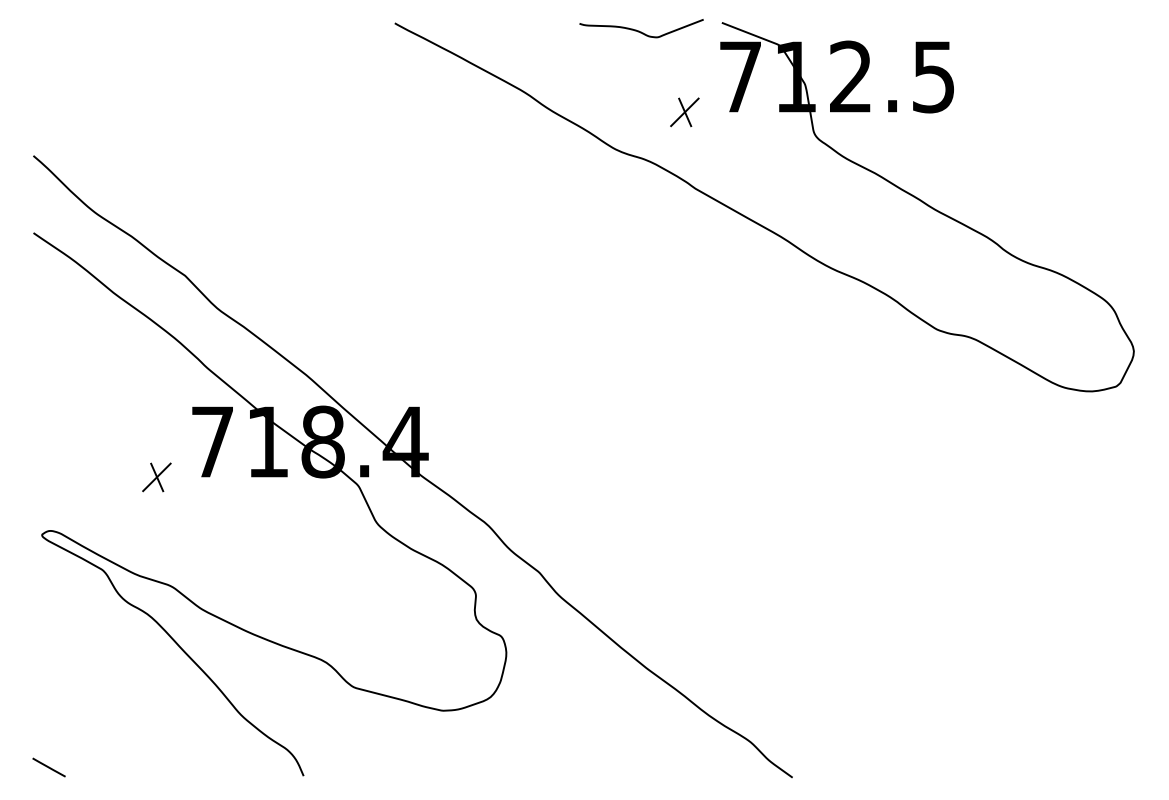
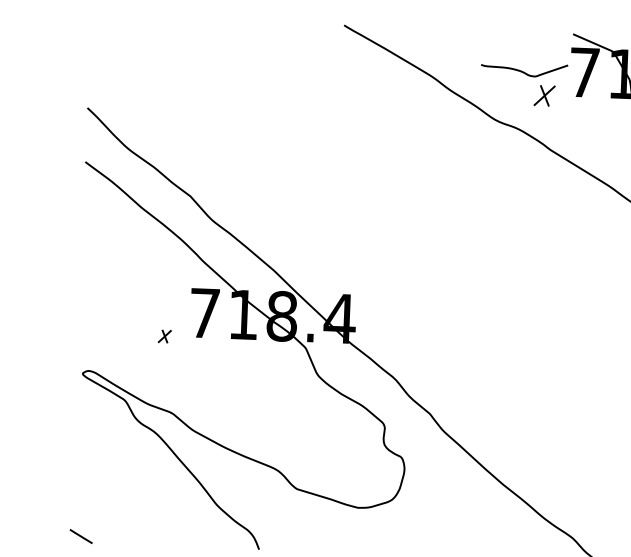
curve: (639, 30) -> (522, 71), moved
part: (156, 477) -> (164, 336), size x0.6

